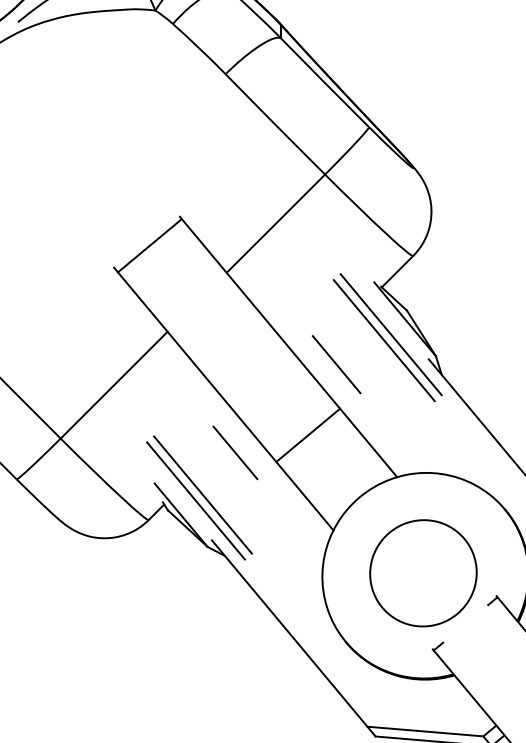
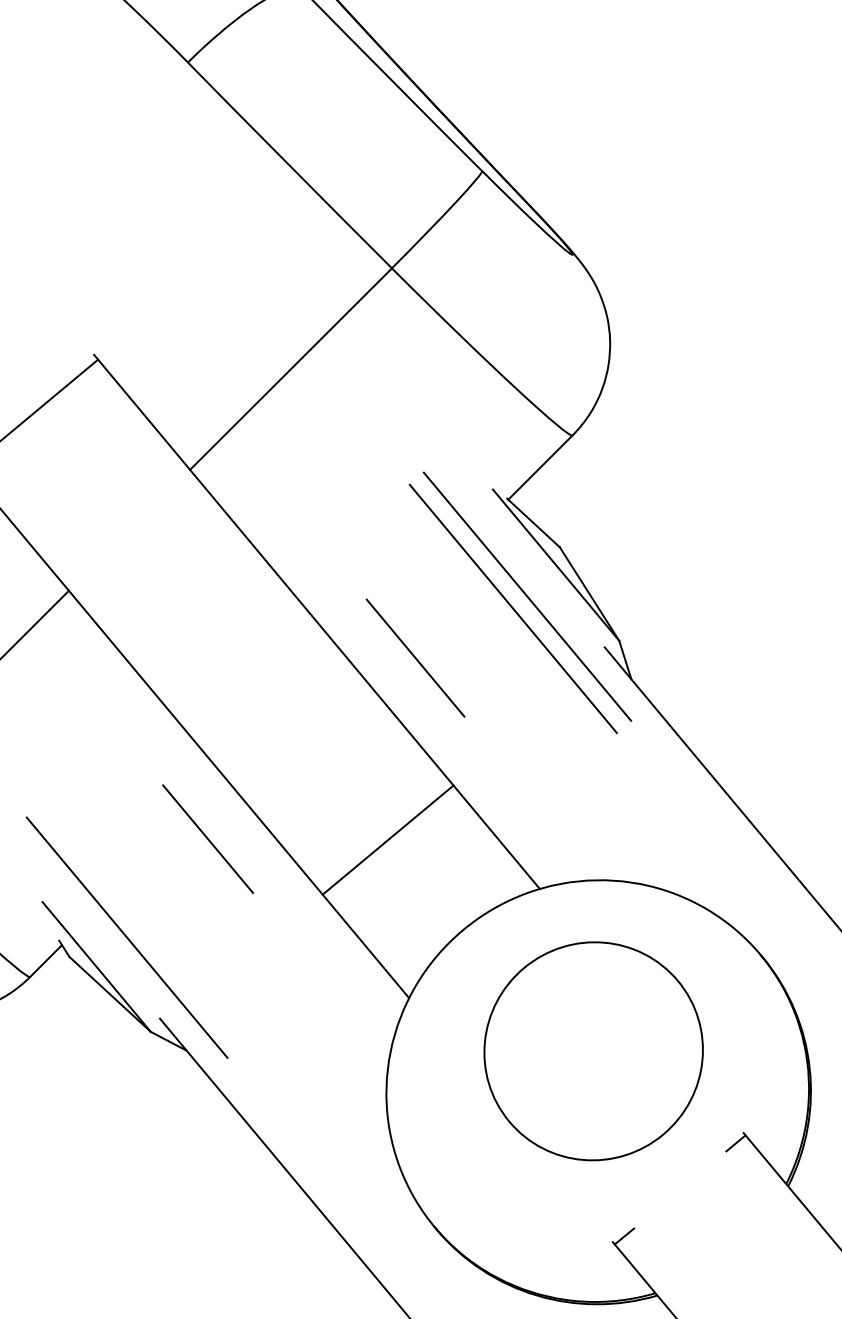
line: (308, 434) -> (388, 838), moved
line: (202, 494) -> (140, 924), removed
part: (423, 573) -> (593, 1051), moved

